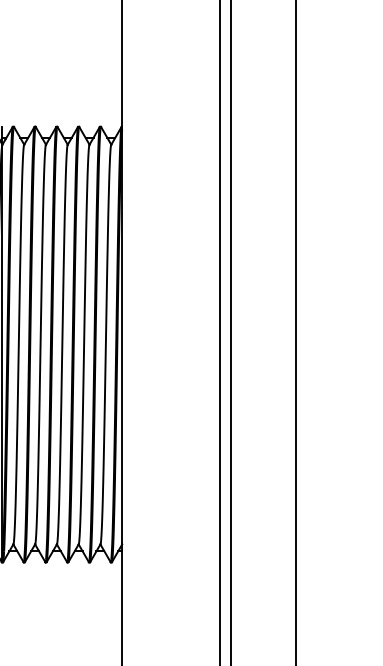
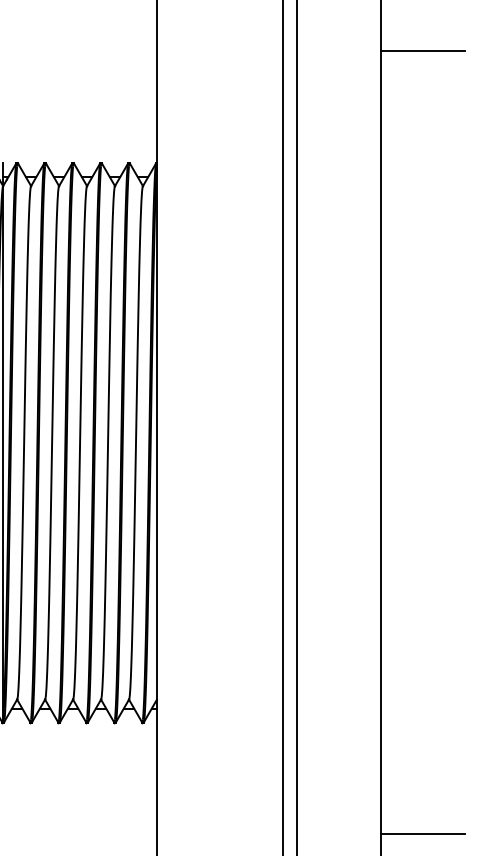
line: (328, 39) -> (422, 51), added
line: (328, 649) -> (422, 834), added

